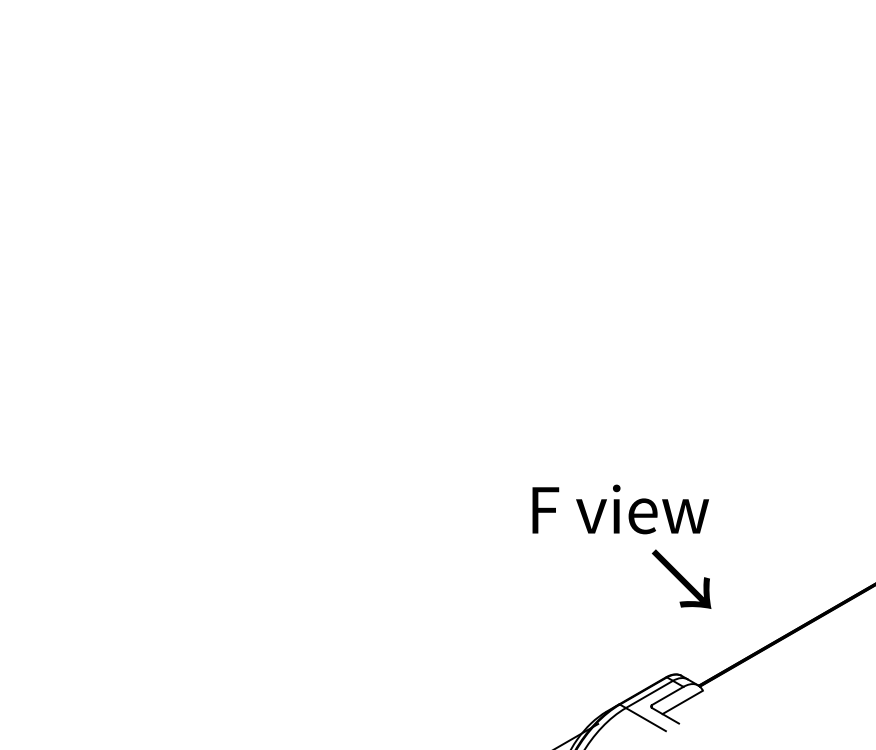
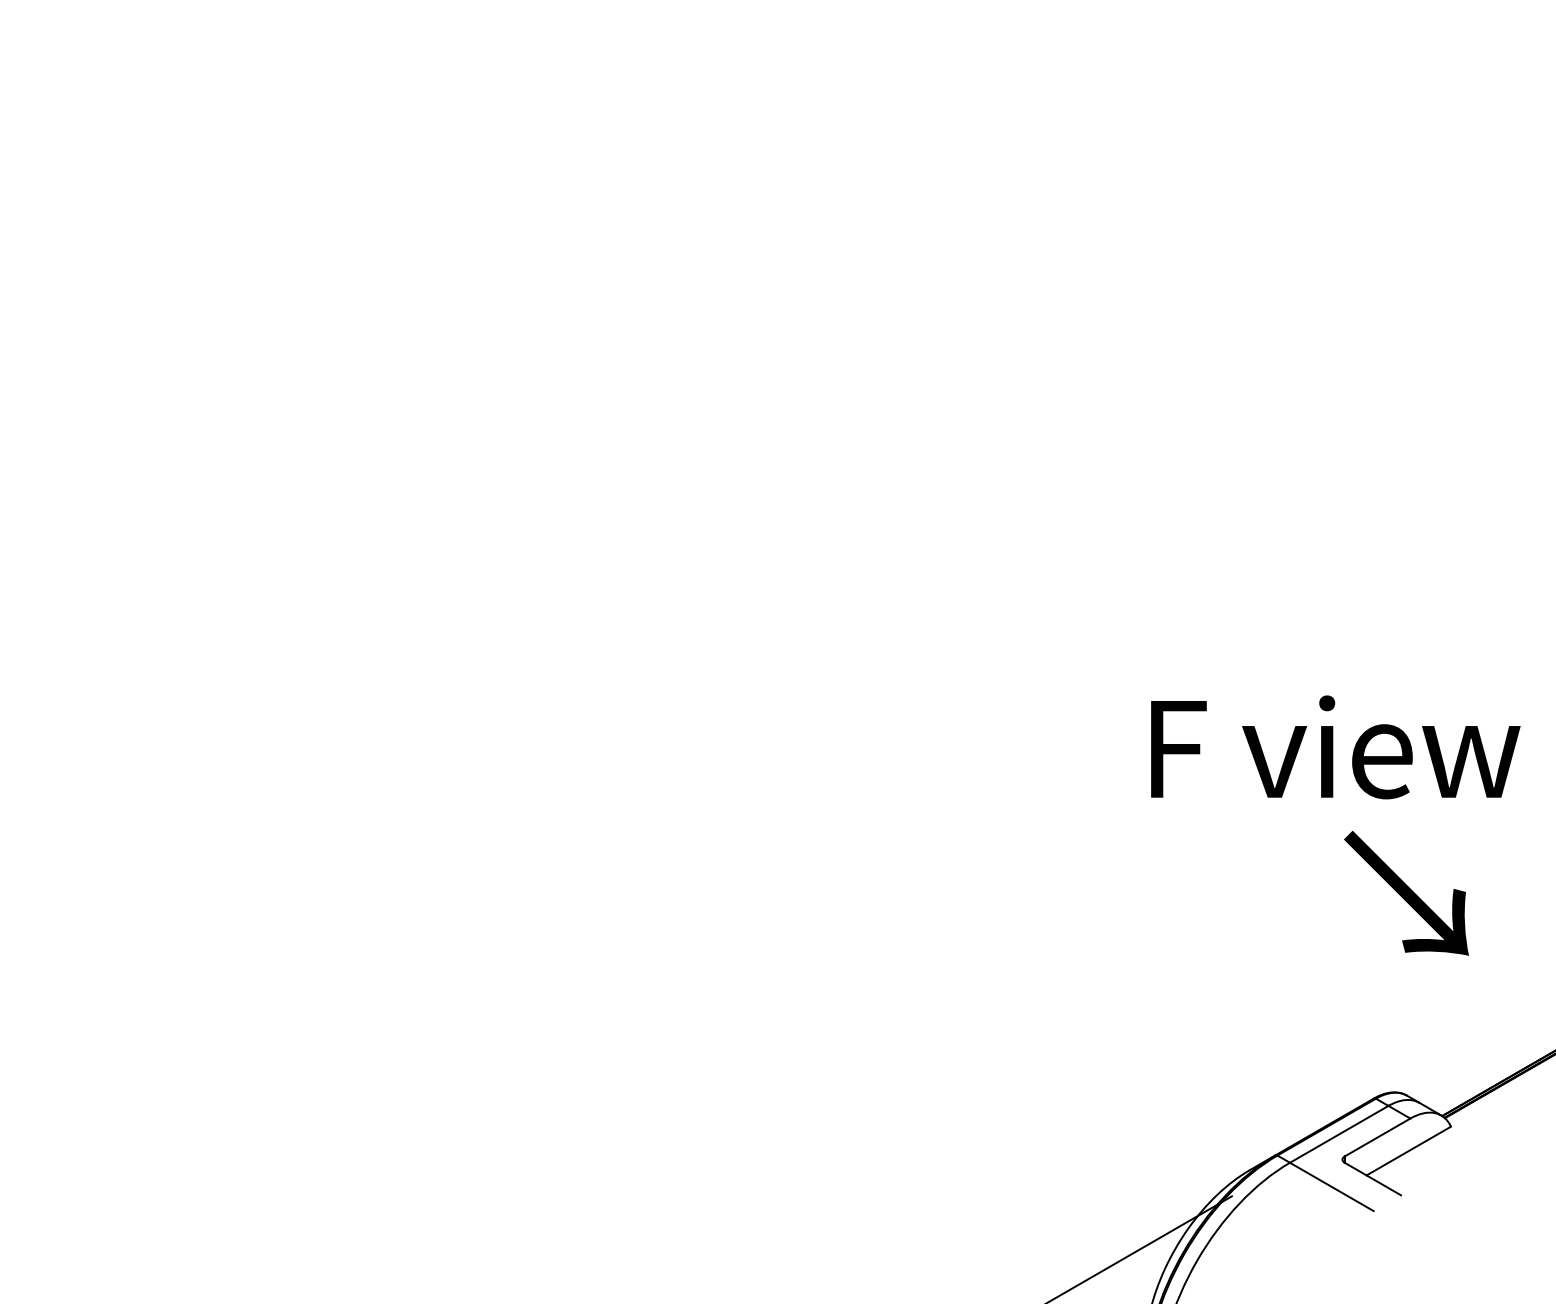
text: (620, 509) -> (1335, 747), moved

